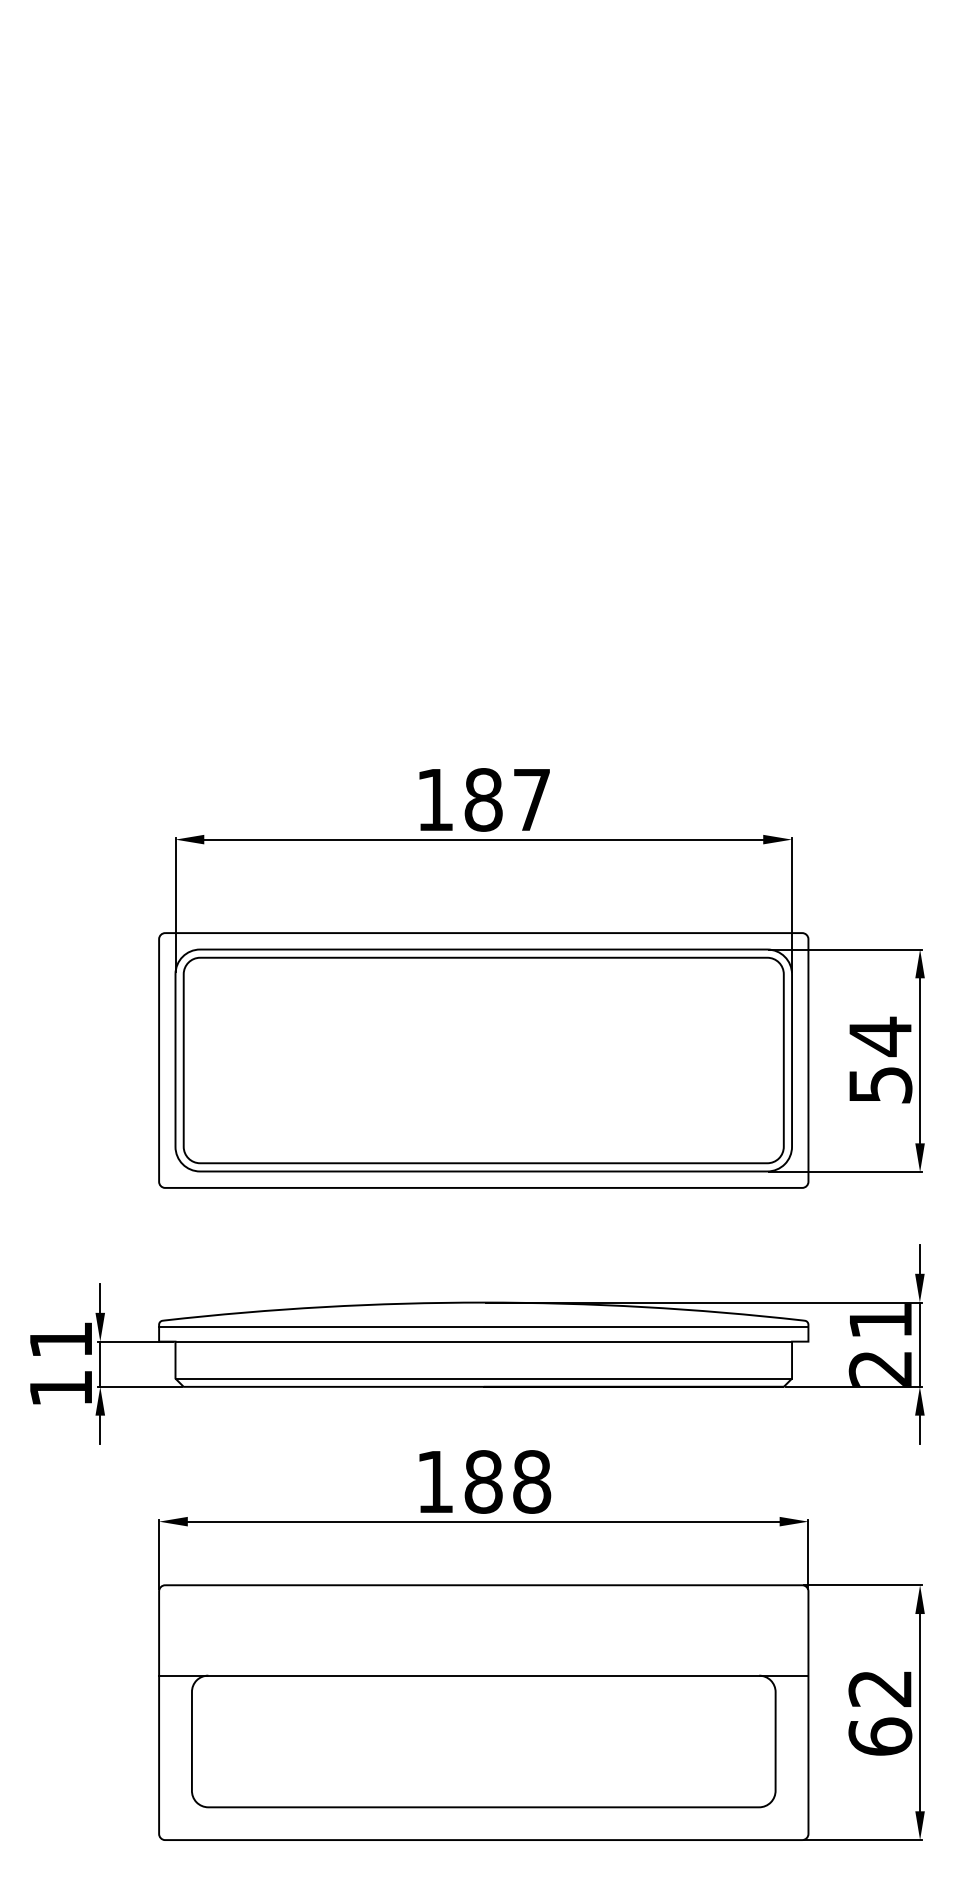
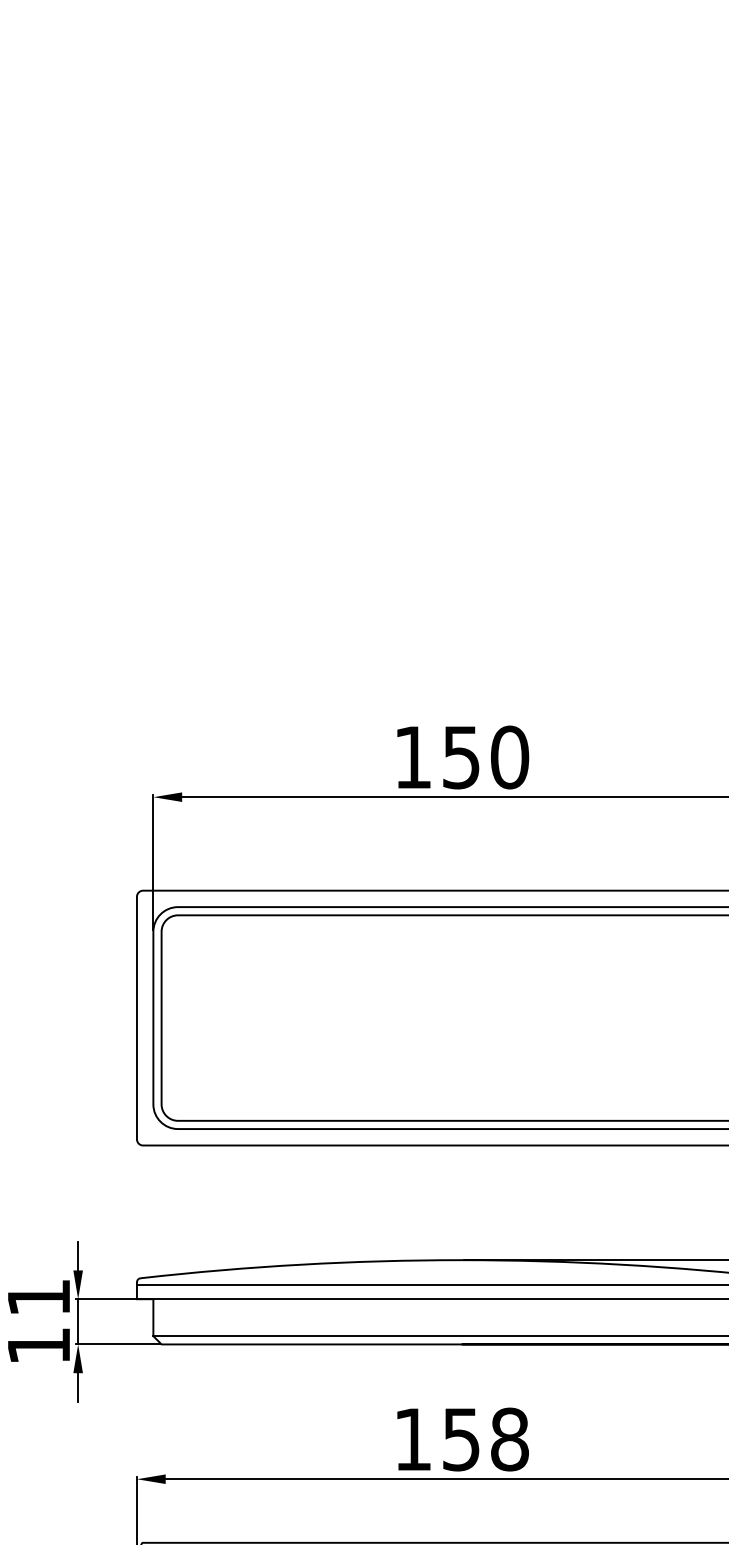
text: (507, 799) -> (485, 757), 187 -> 150
text: (483, 1481) -> (461, 1439), 188 -> 158

